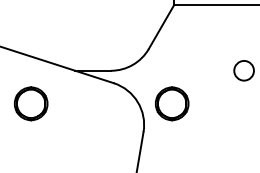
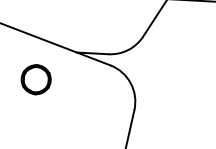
part: (172, 103) -> (161, 86), removed

